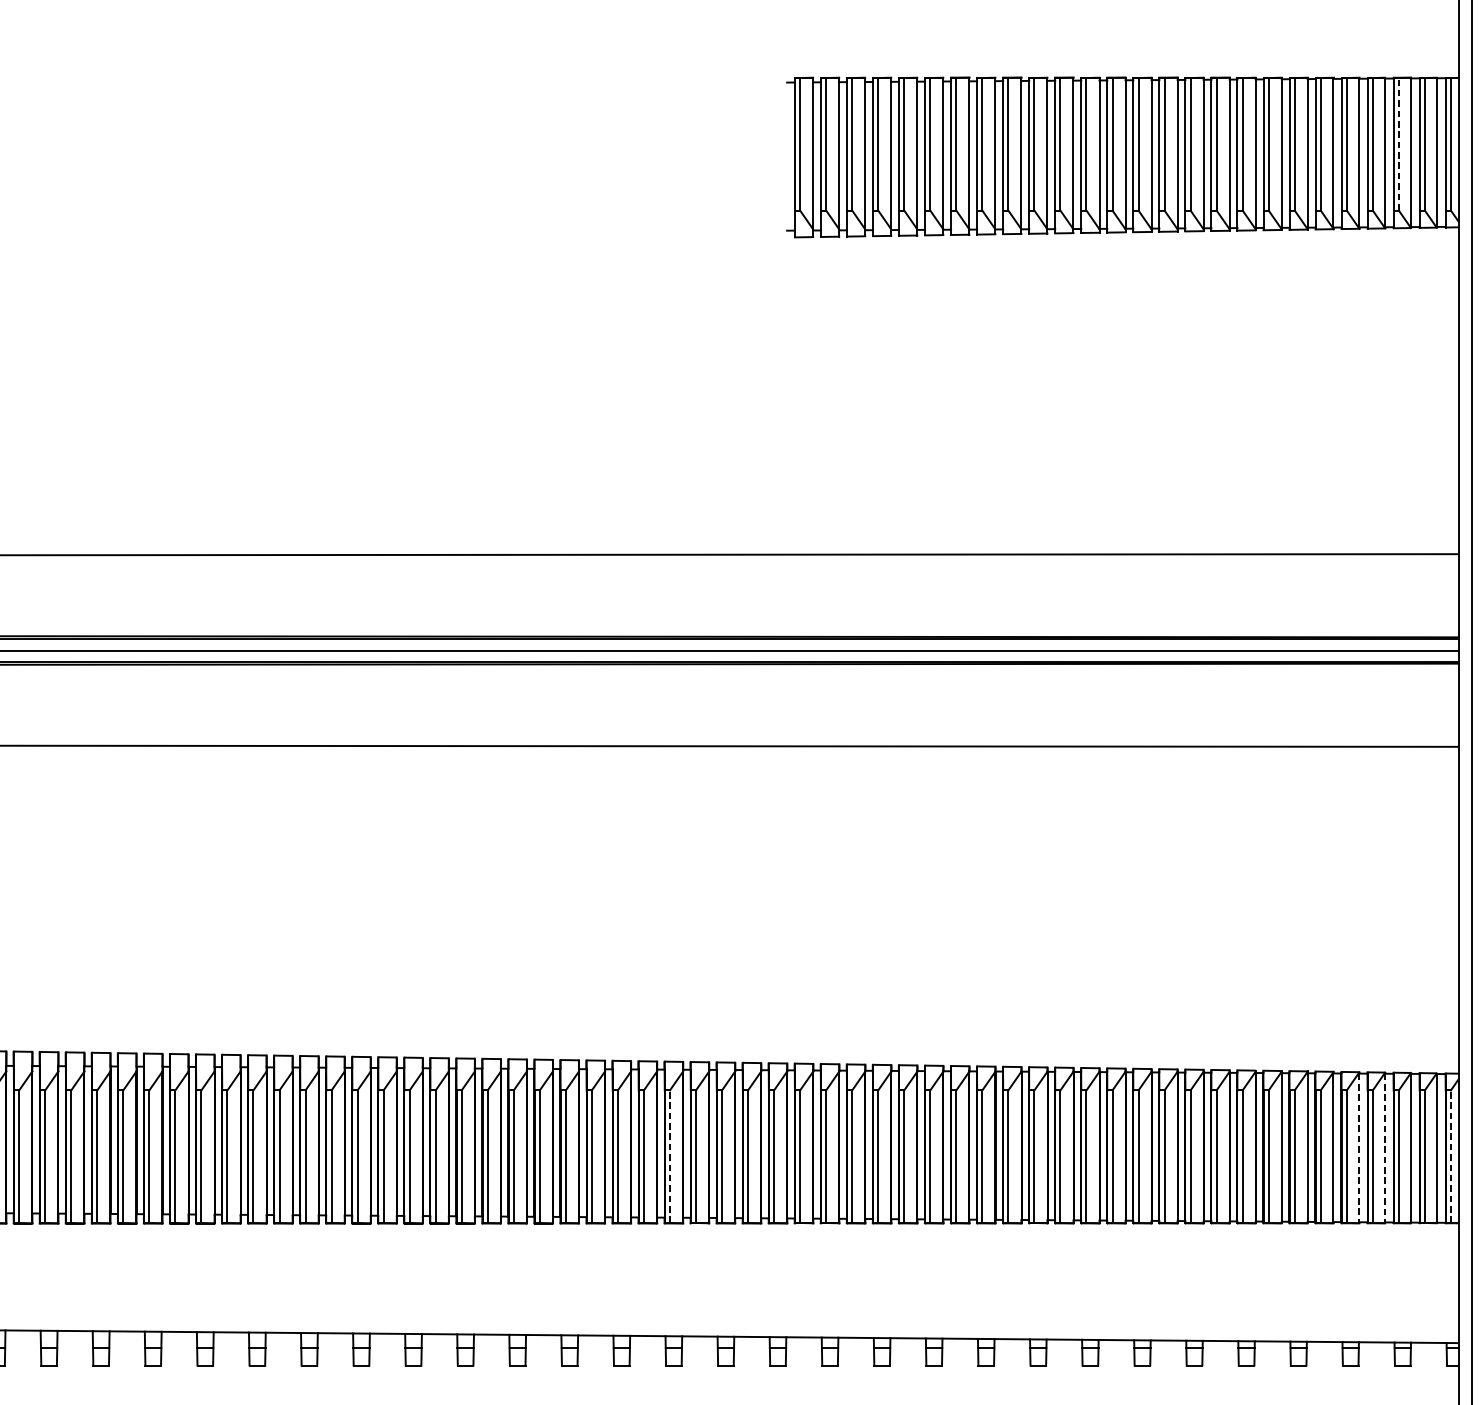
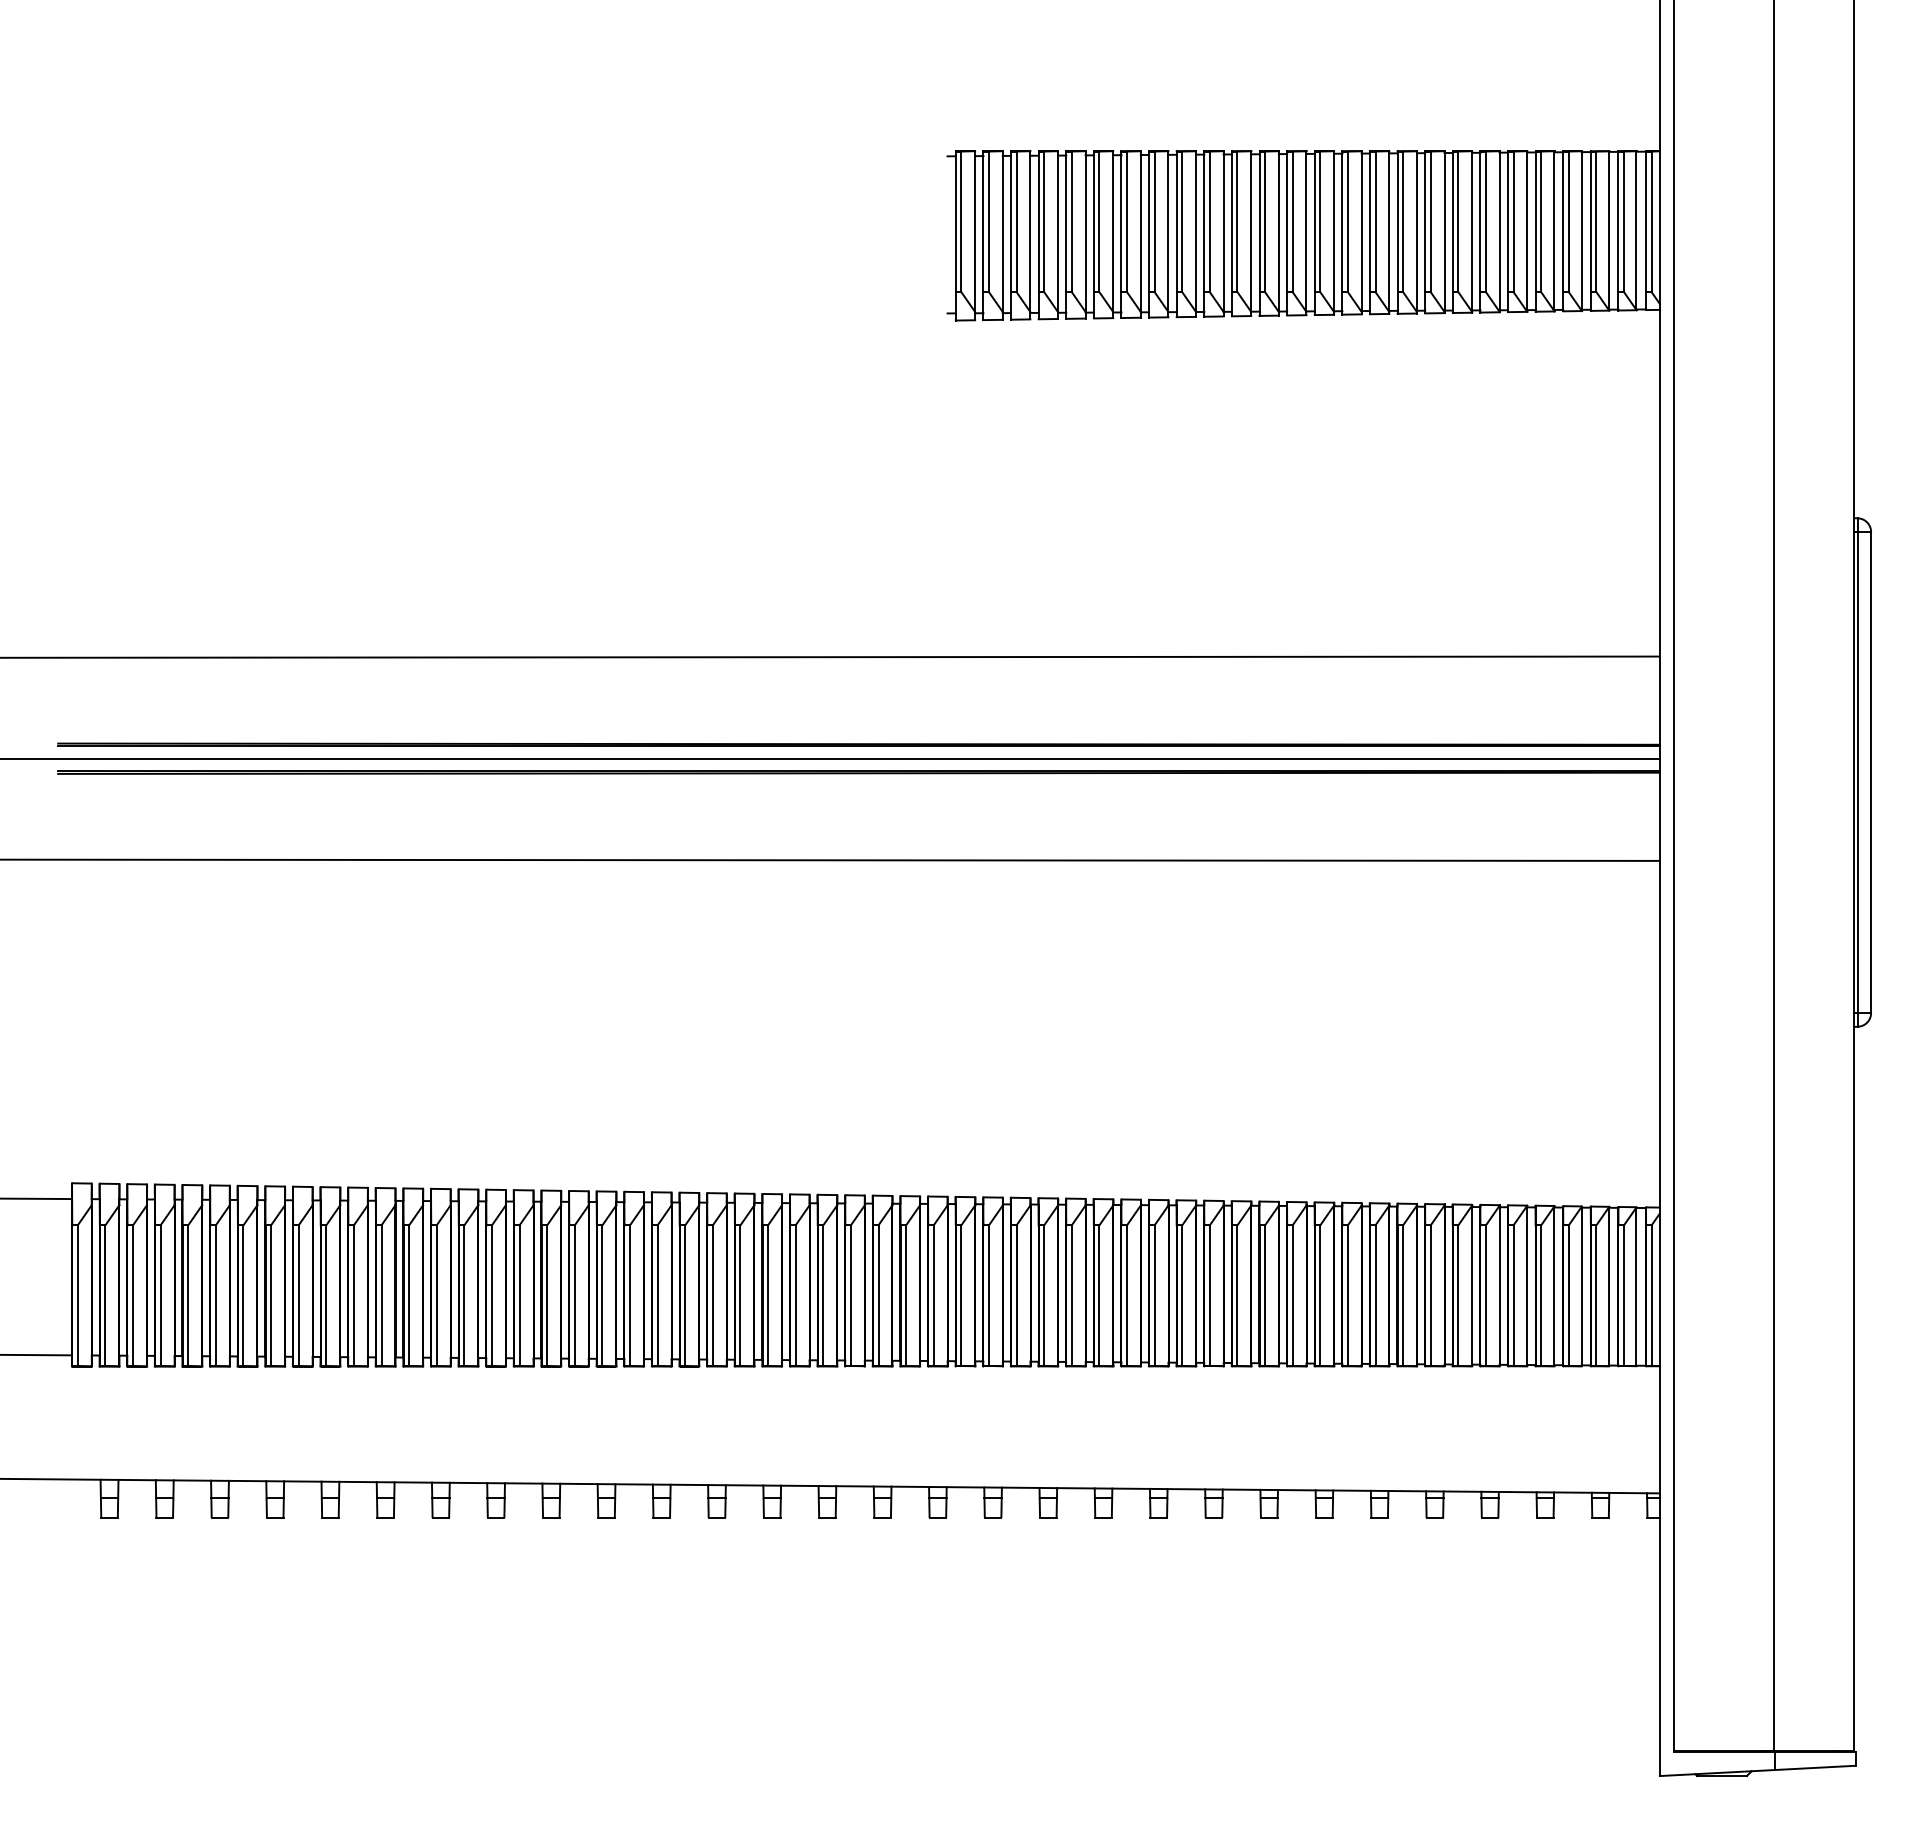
line: (1398, 143) -> (1596, 221), dashed -> solid
line: (1359, 1148) -> (1554, 1286), dashed -> solid
line: (1384, 1148) -> (1581, 1286), dashed -> solid
line: (670, 1156) -> (823, 1295), dashed -> solid
line: (1450, 1156) -> (1651, 1295), dashed -> solid

